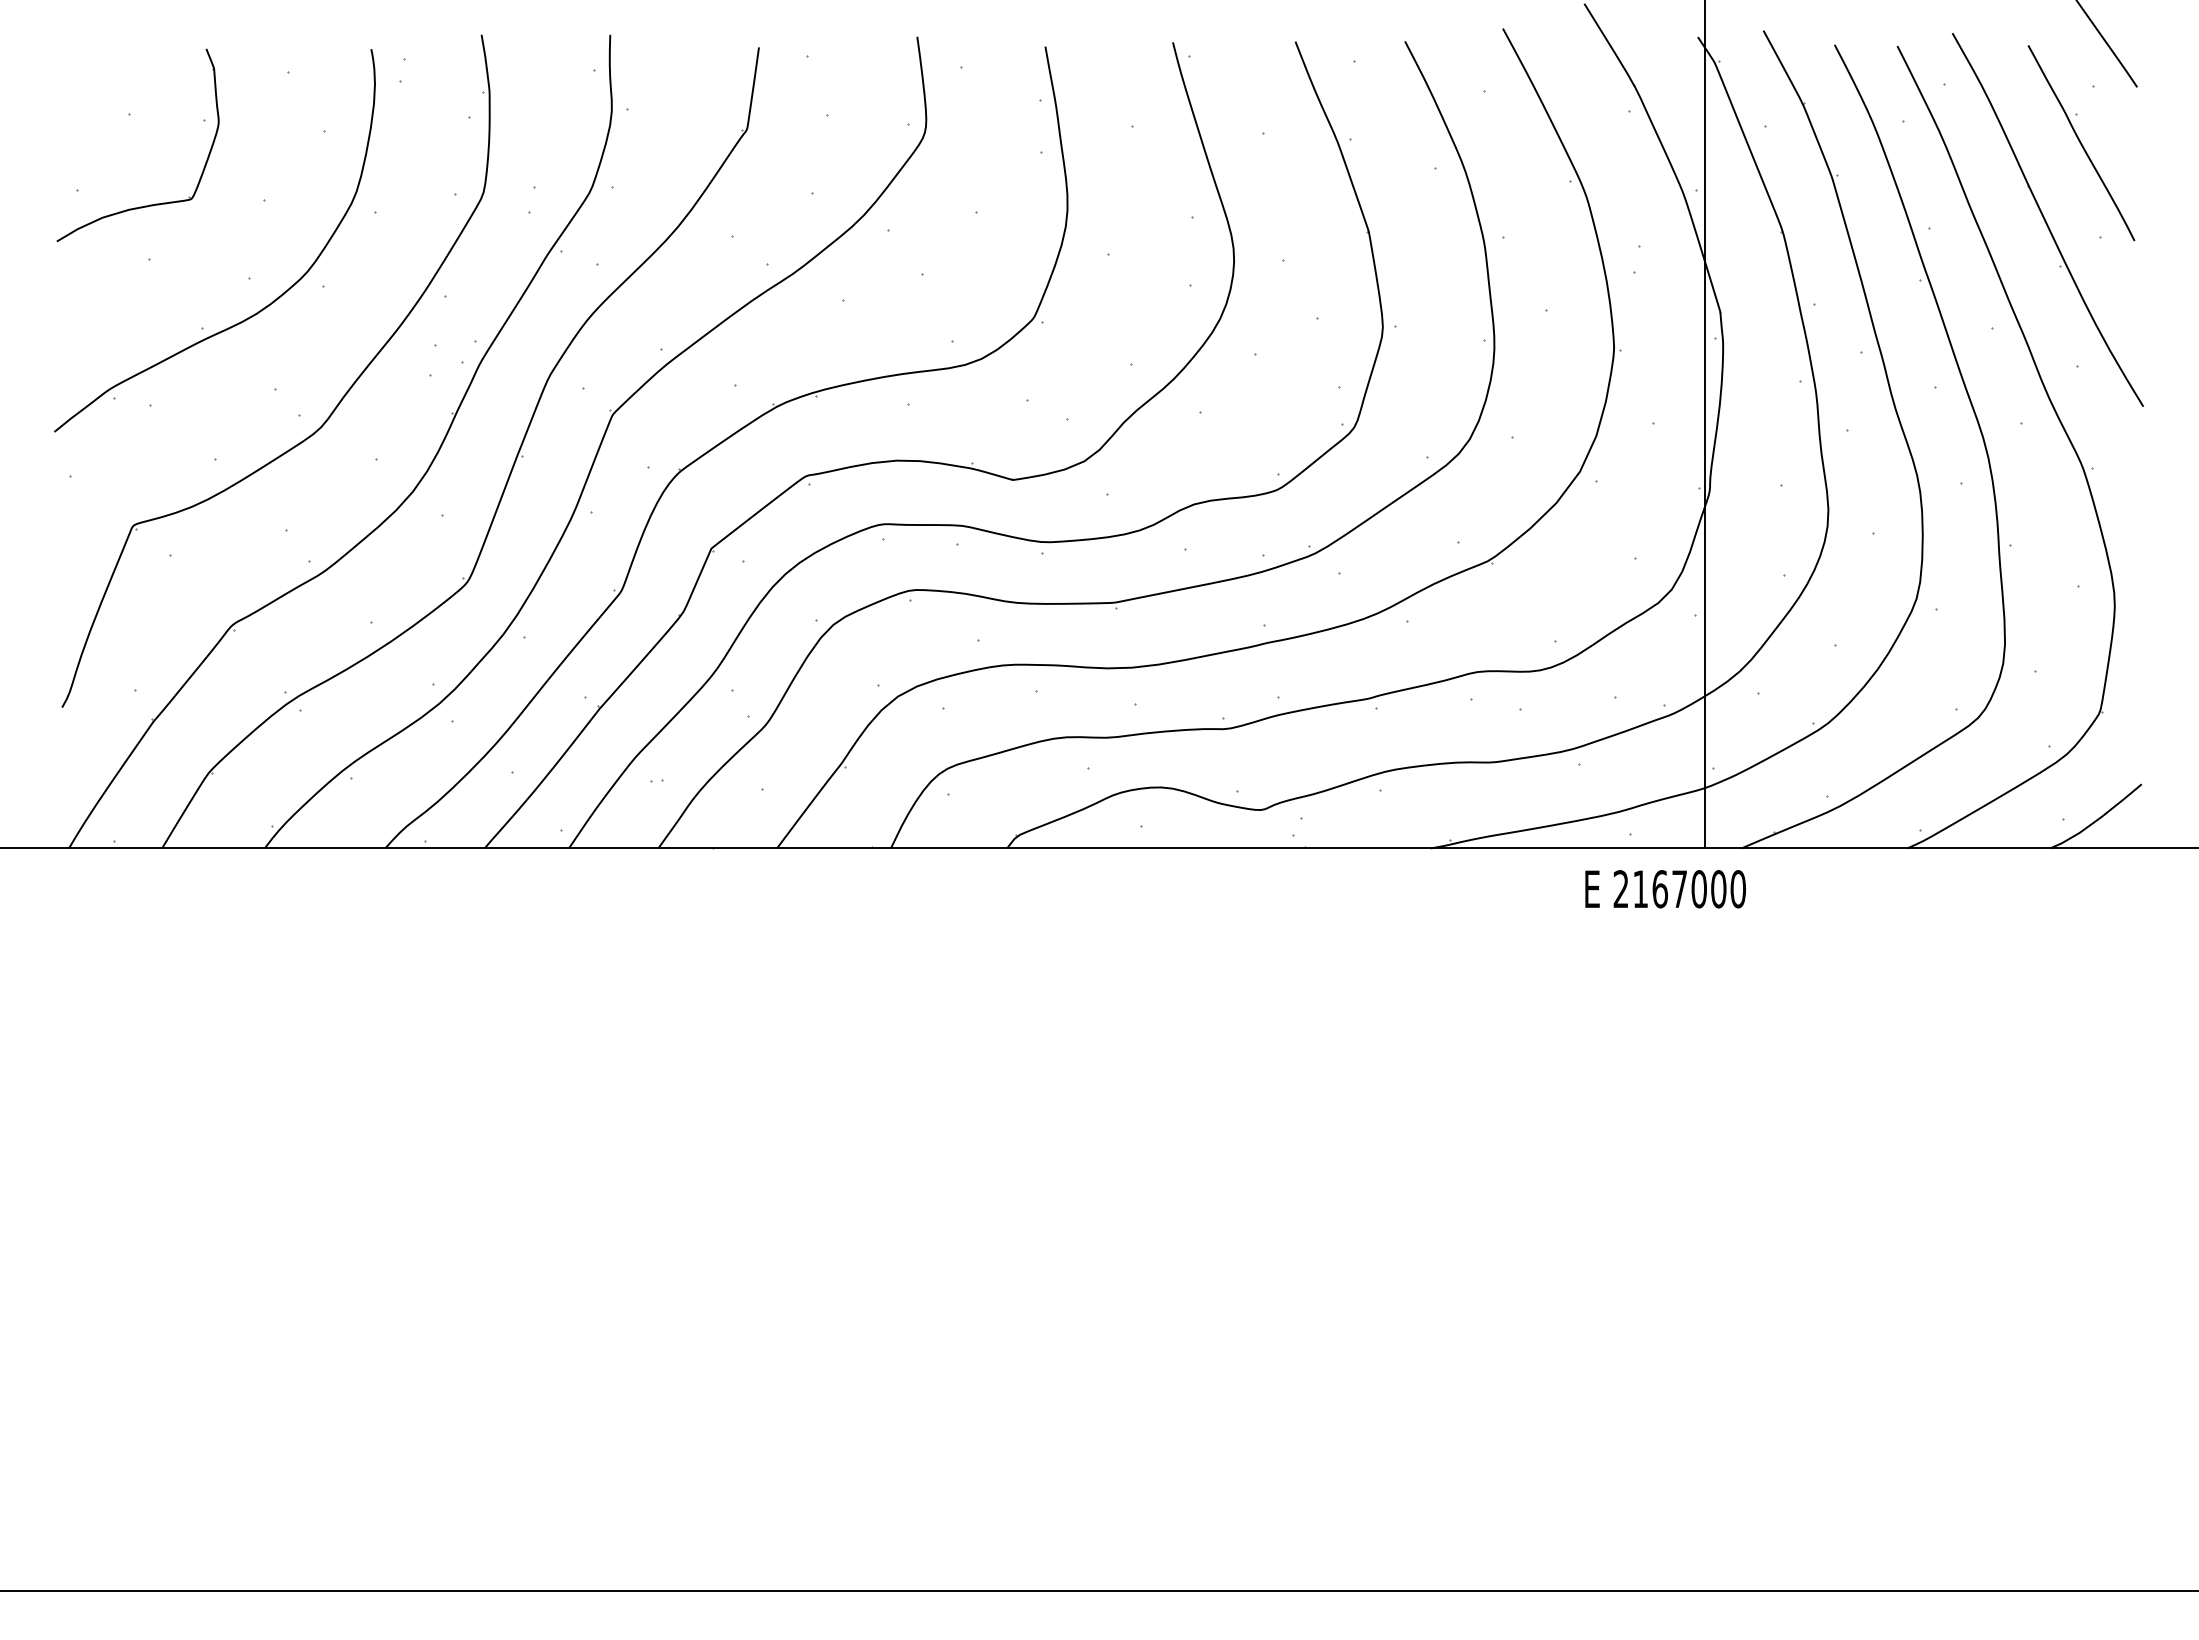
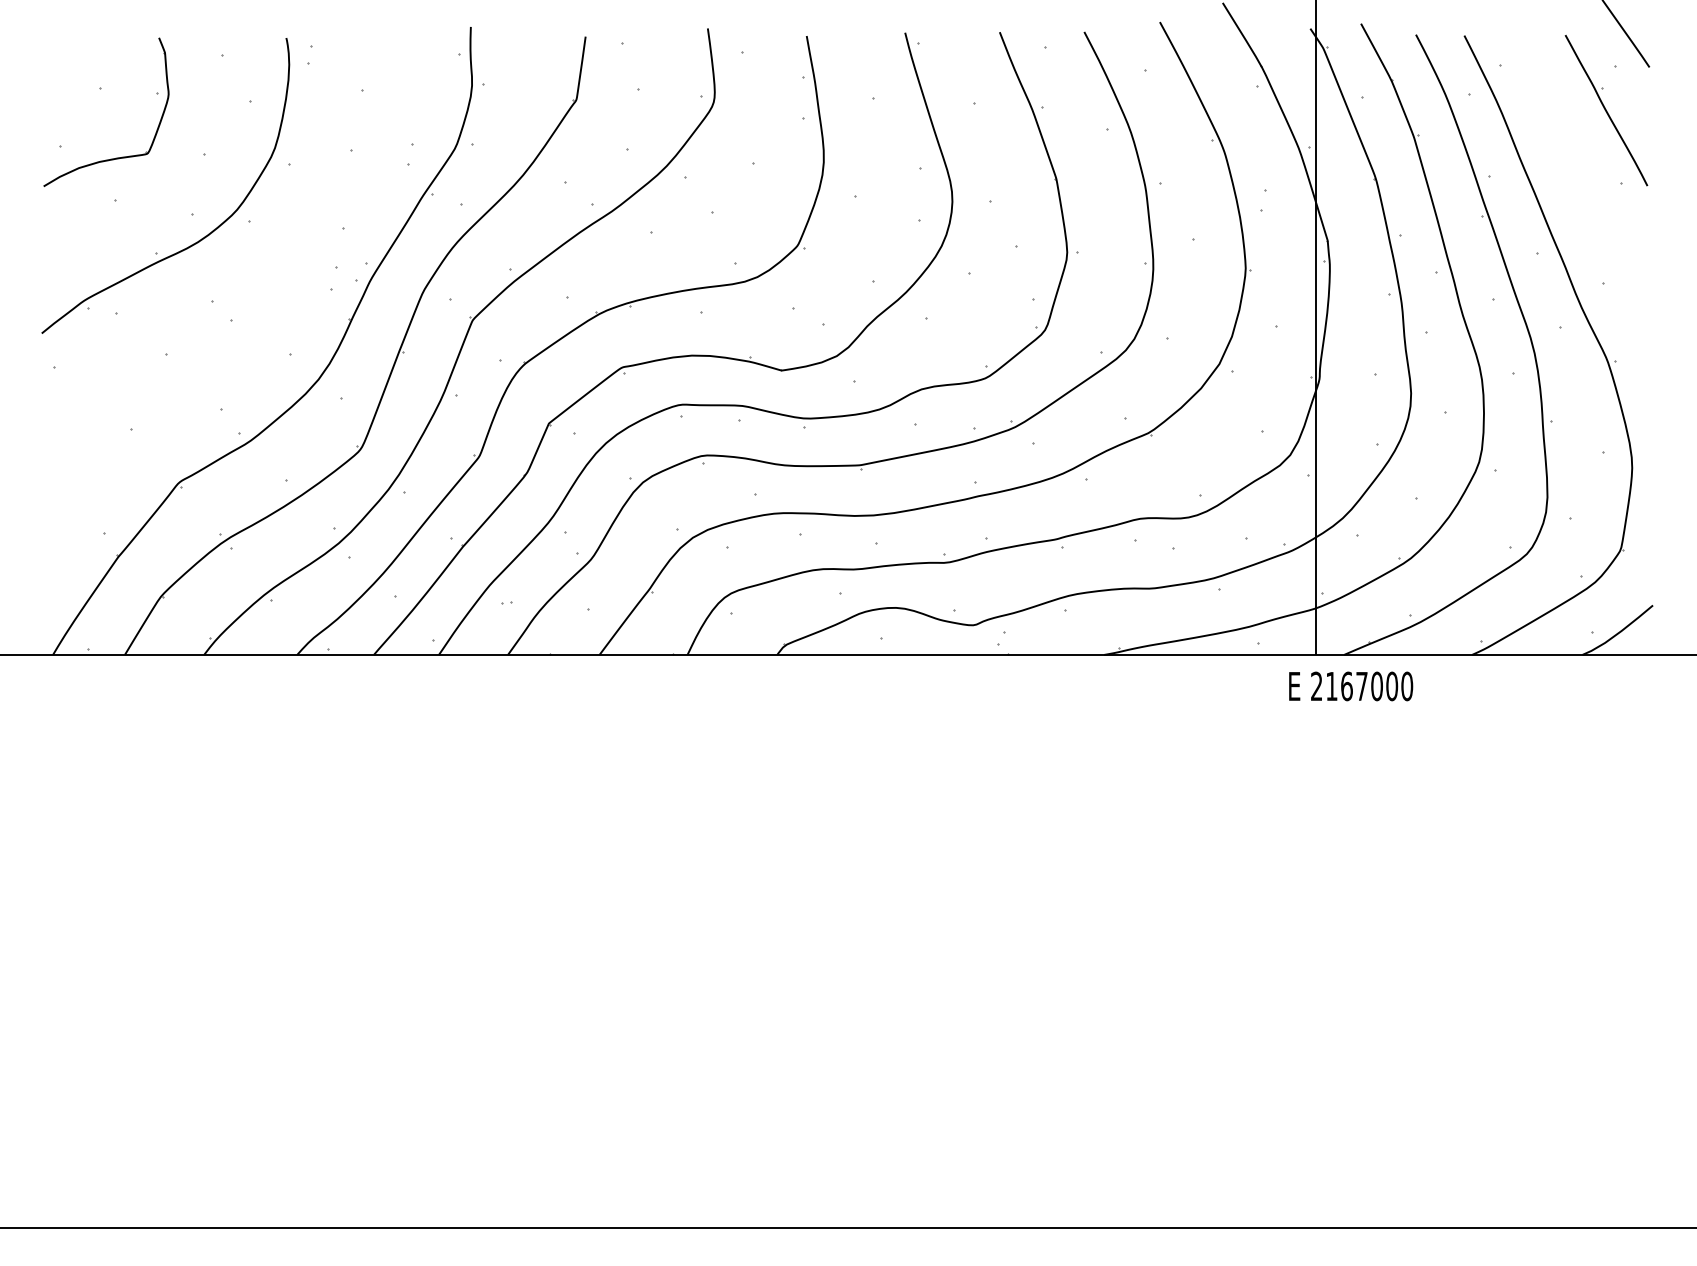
part: (2047, 219) -> (1580, 169), removed
part: (330, 413) -> (254, 319), removed
text: (1665, 889) -> (1351, 686), moved

